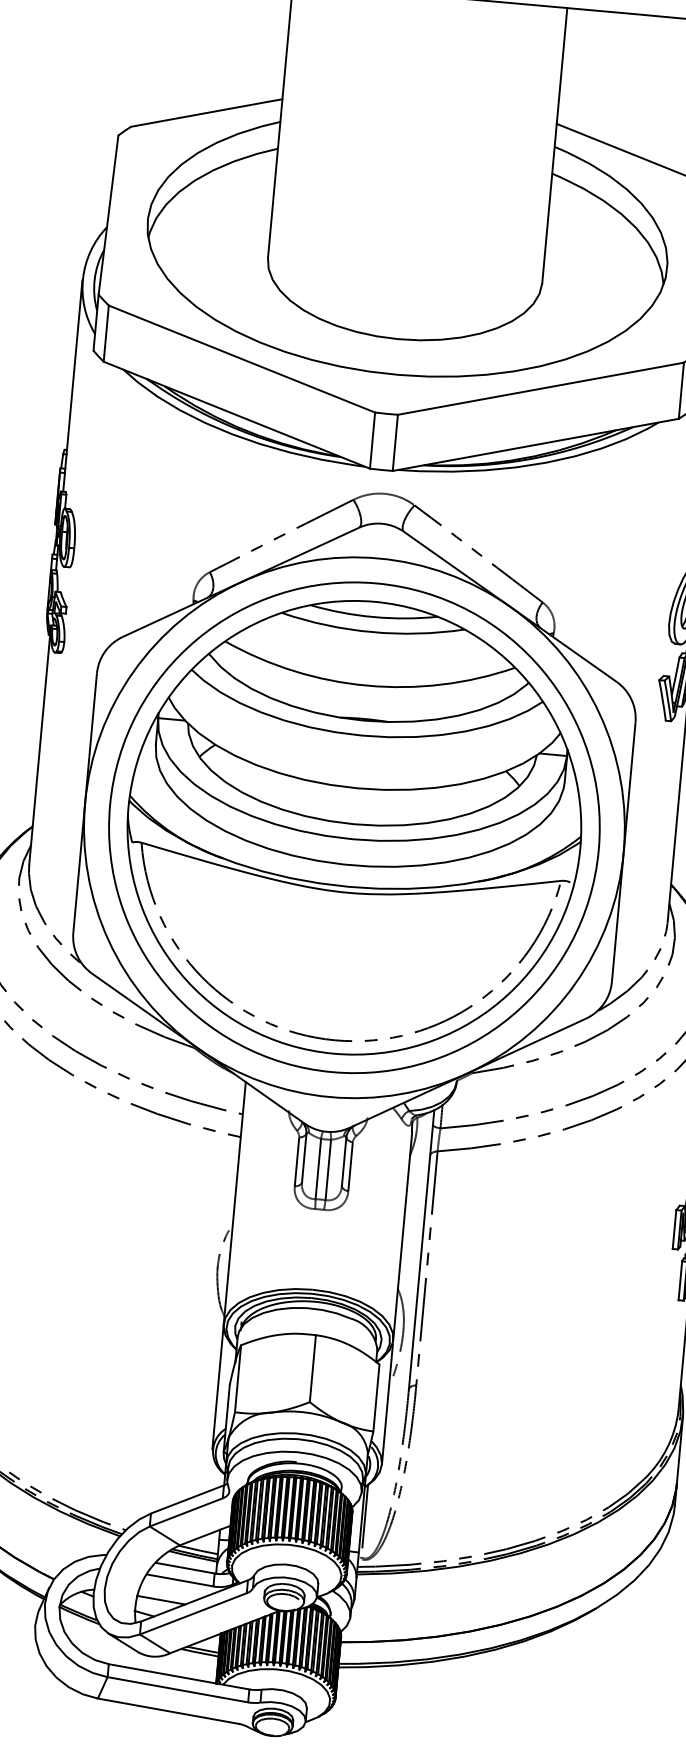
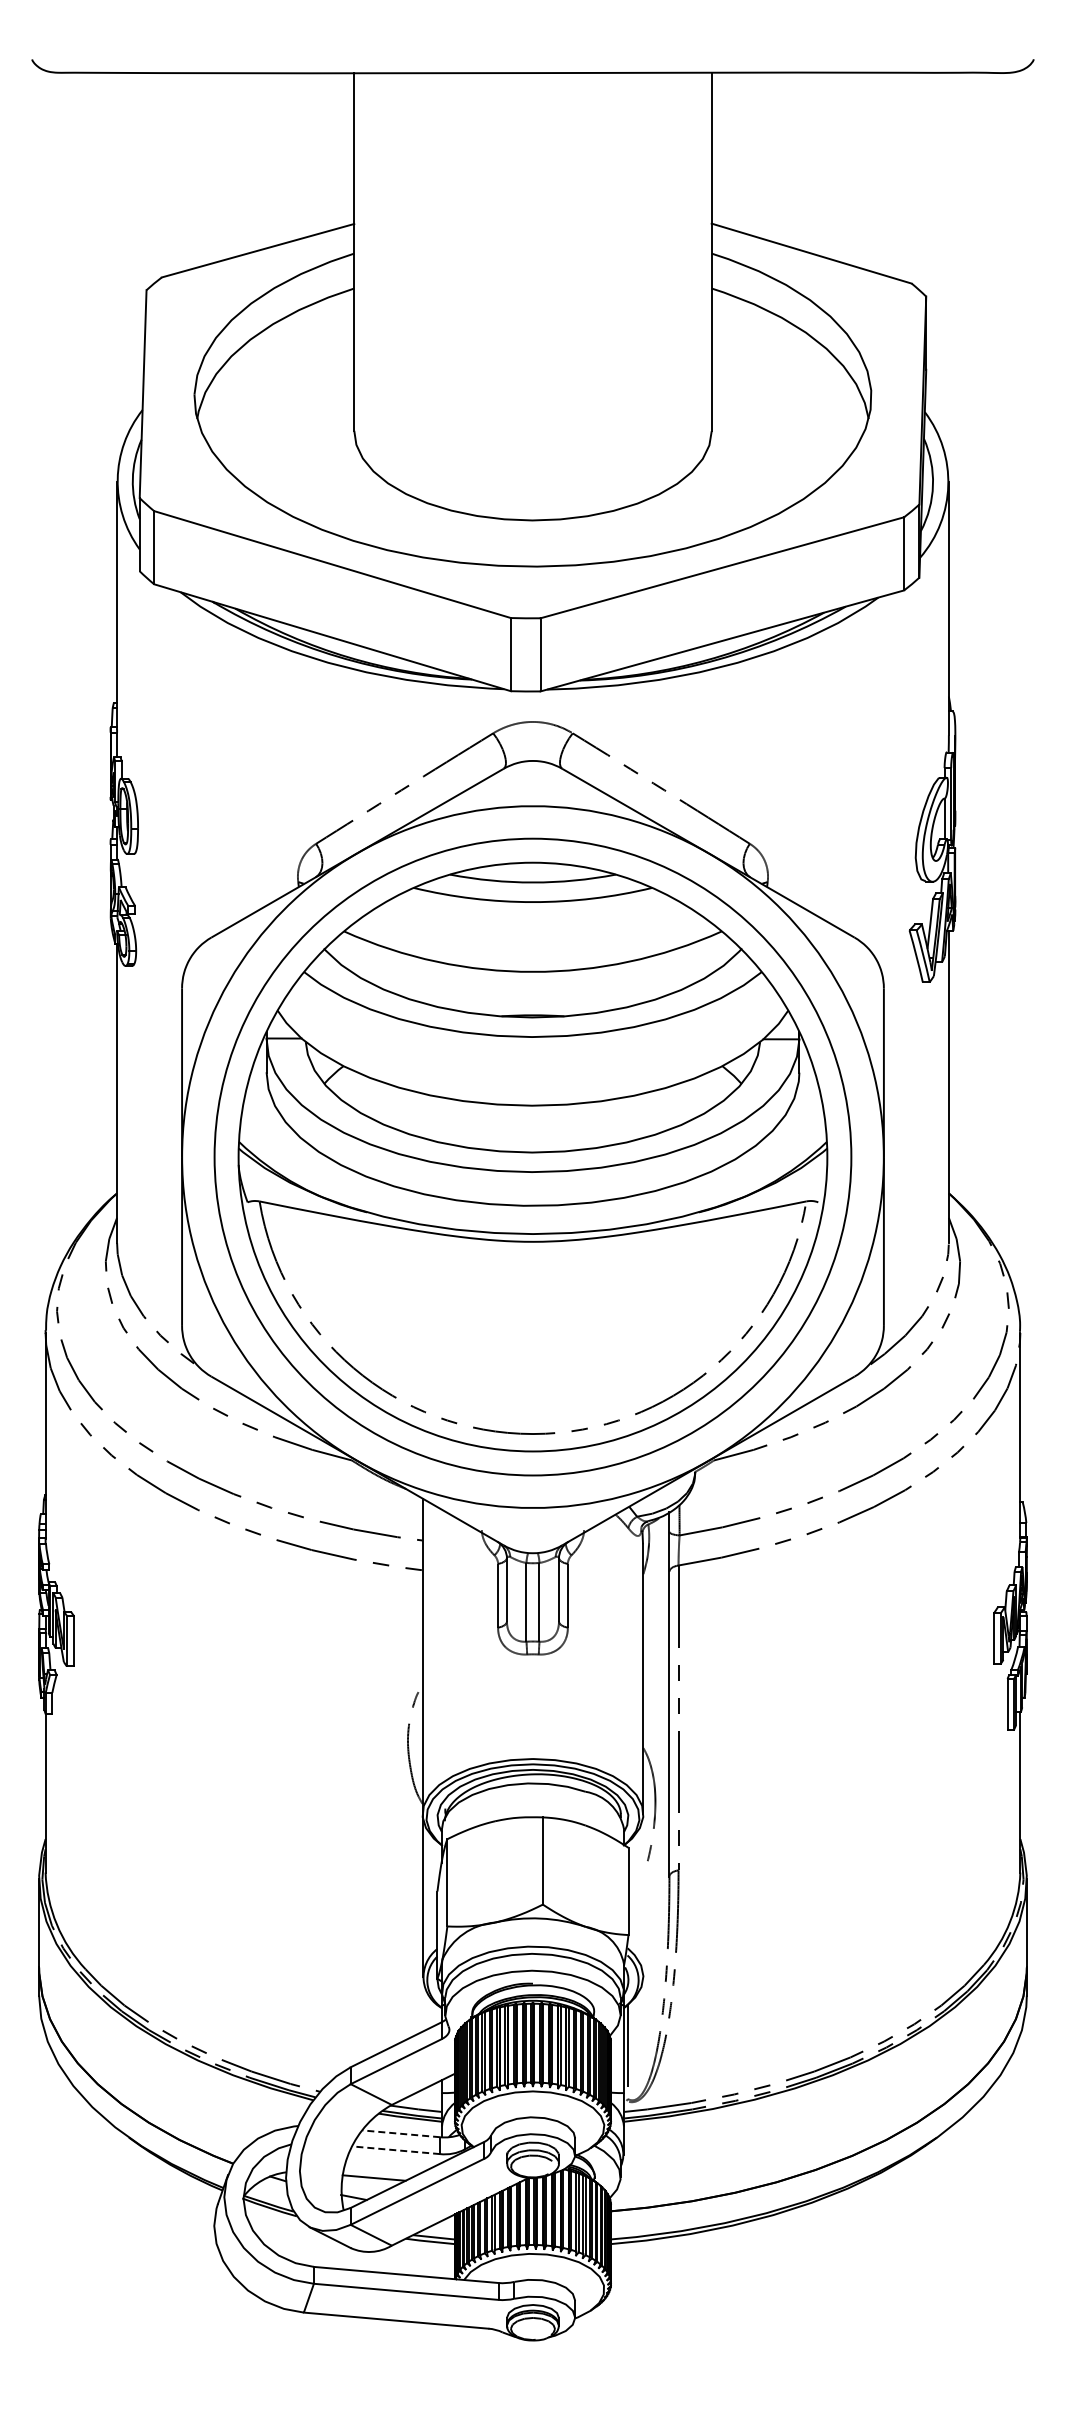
line: (387, 1404) -> (643, 1898), removed
line: (185, 1567) -> (401, 2133), solid -> dashed
line: (180, 1580) -> (396, 2150), solid -> dashed

